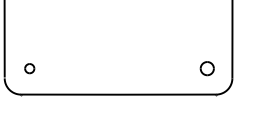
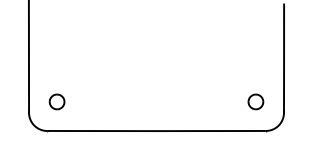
part: (29, 68) -> (56, 101), size x1.43

